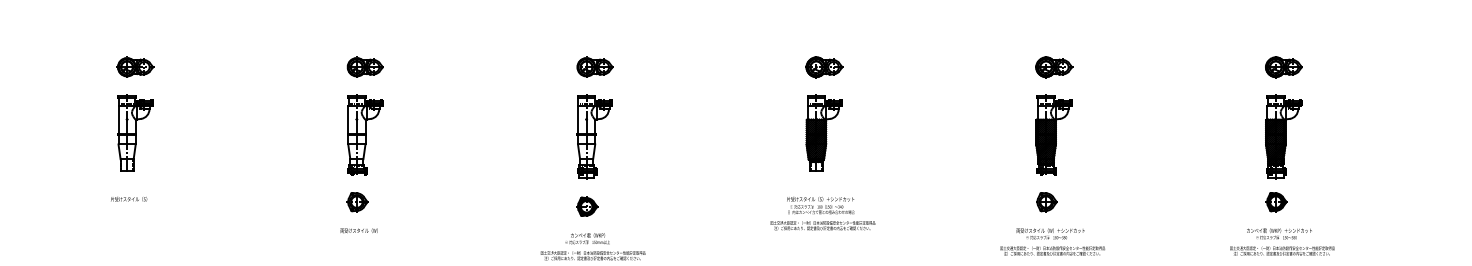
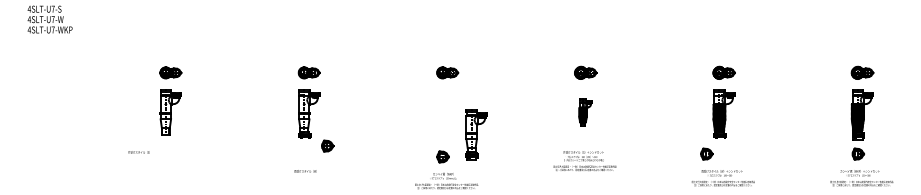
part: (823, 132) -> (585, 112), size x0.6
part: (594, 136) -> (476, 134), moved
text: (128, 199) -> (138, 152), moved
part: (357, 201) -> (327, 145), moved
part: (1046, 201) -> (706, 153), moved

